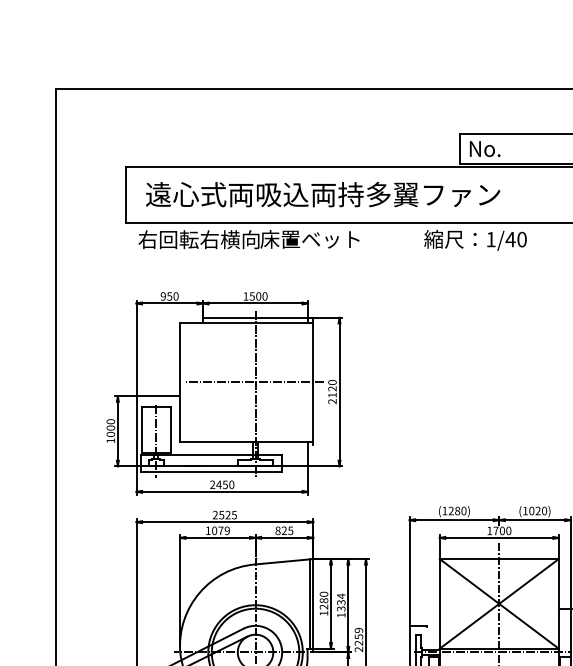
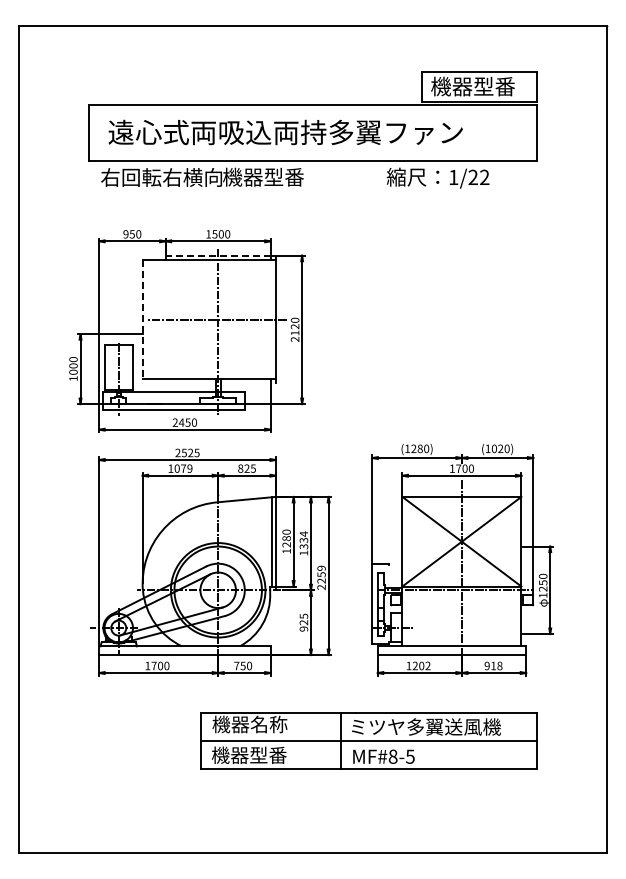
text: (509, 148) -> (472, 86), No. -> 機器型番
text: (309, 238) -> (272, 176), 床置ベット -> 機器型番
text: (515, 239) -> (478, 177), 1/40 -> 1/22
line: (255, 317) -> (218, 255), solid -> dashed
line: (179, 381) -> (142, 319), solid -> dashed

